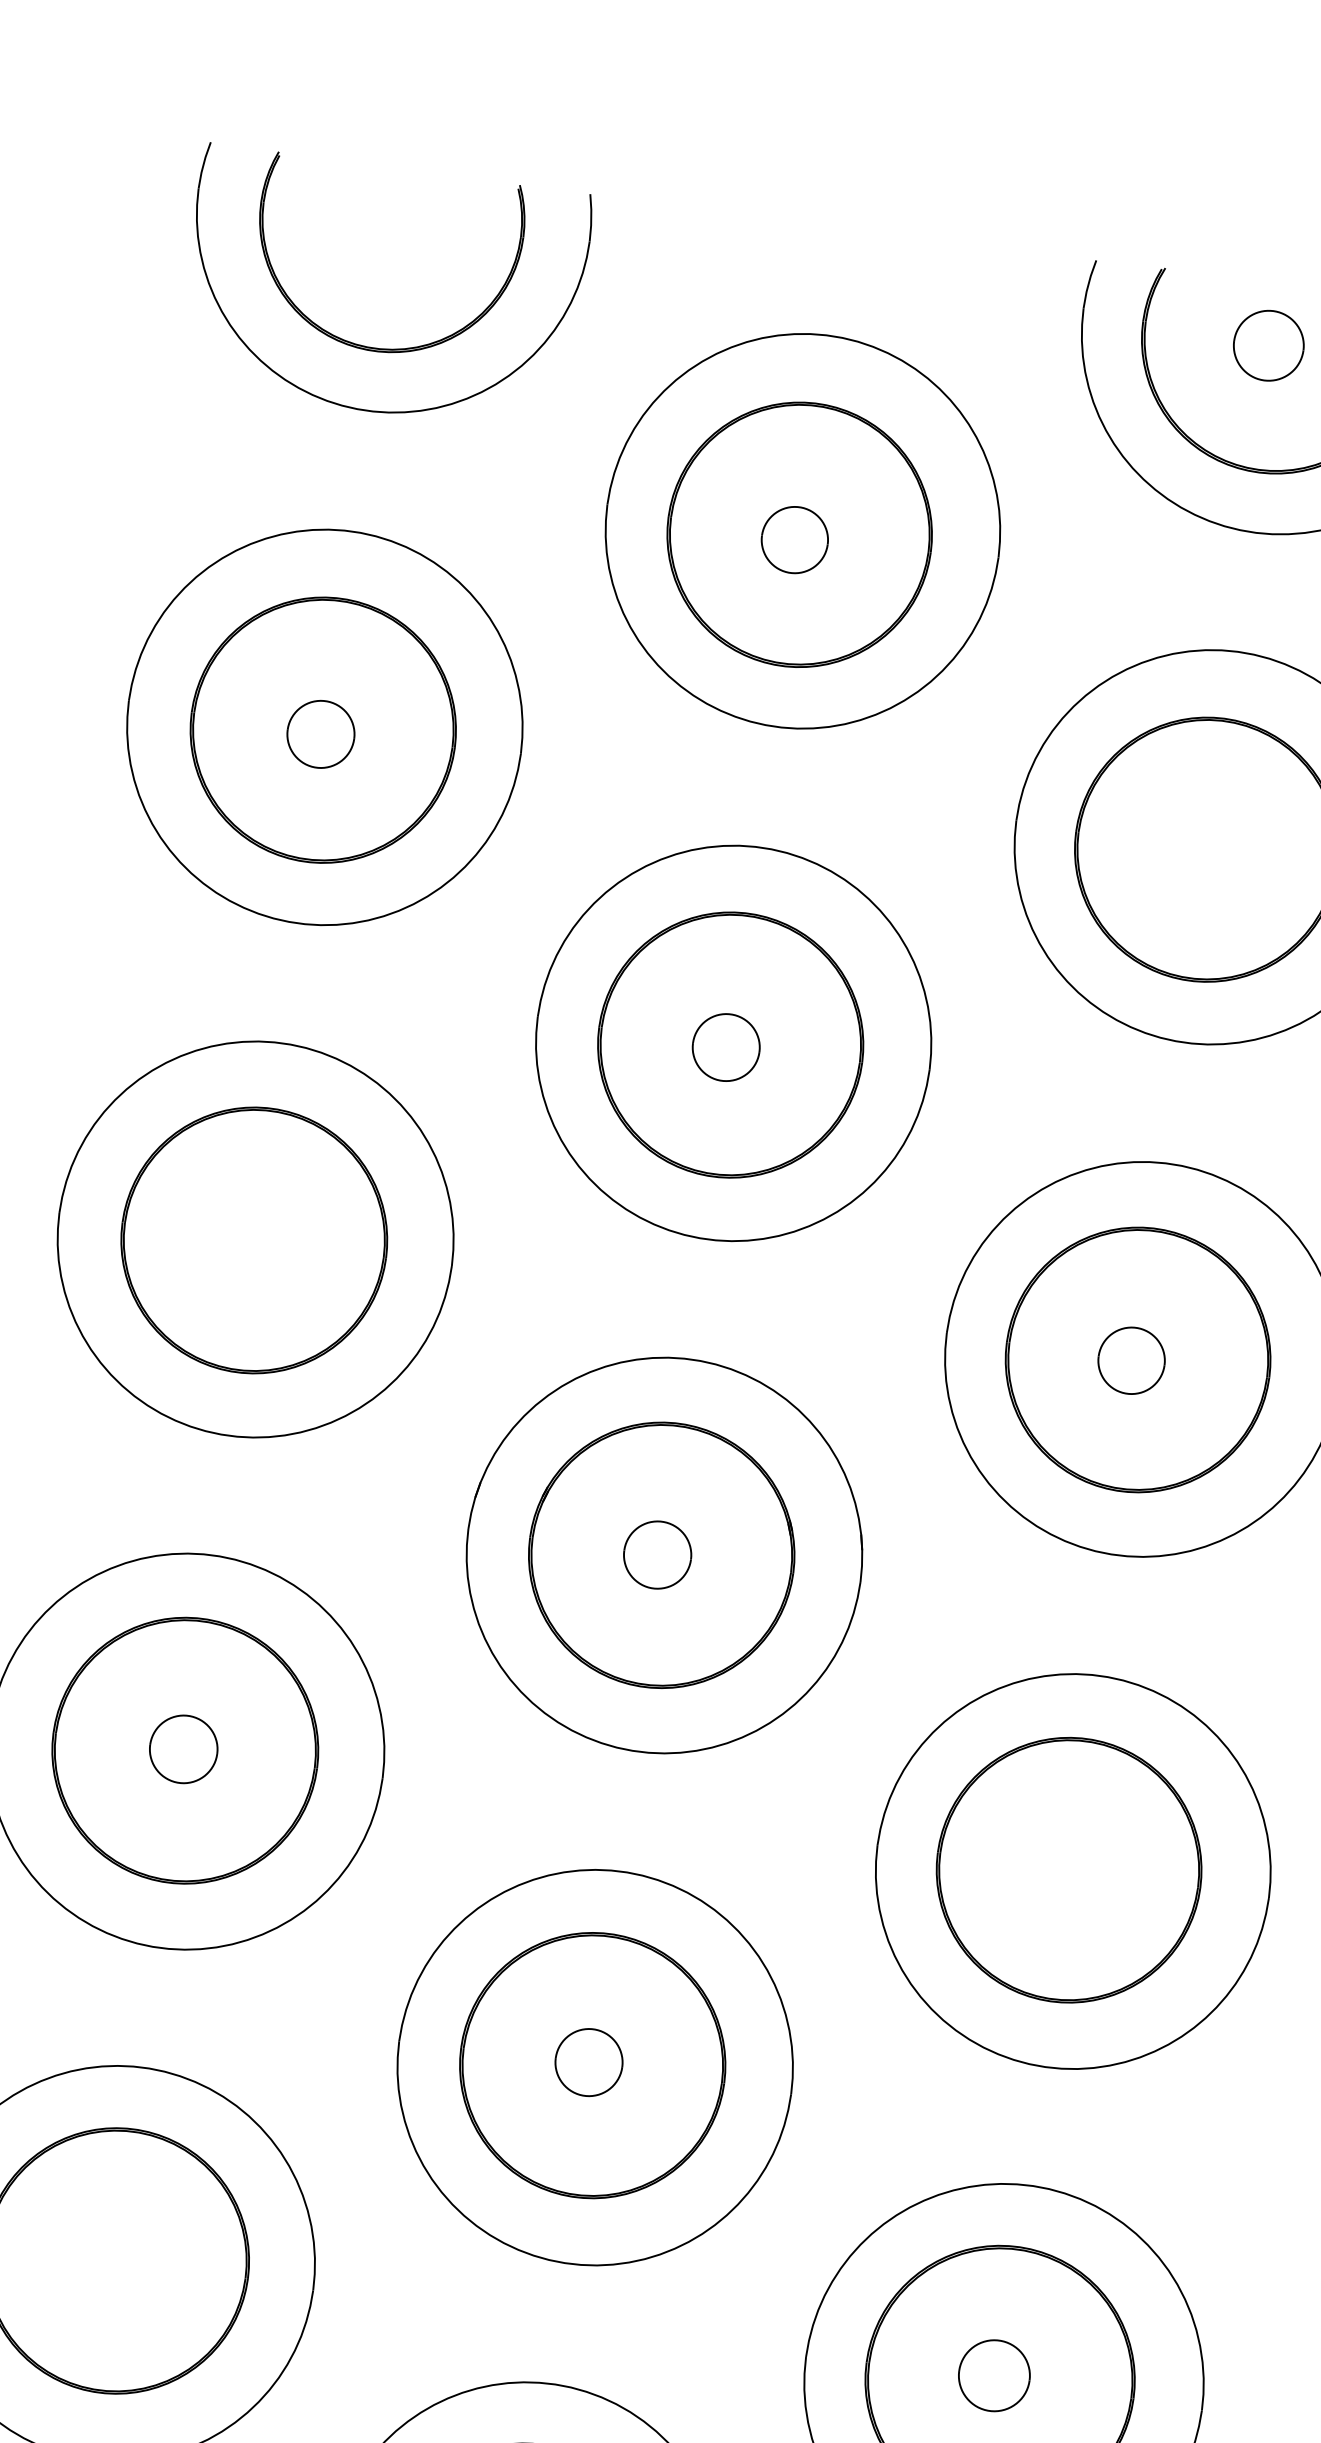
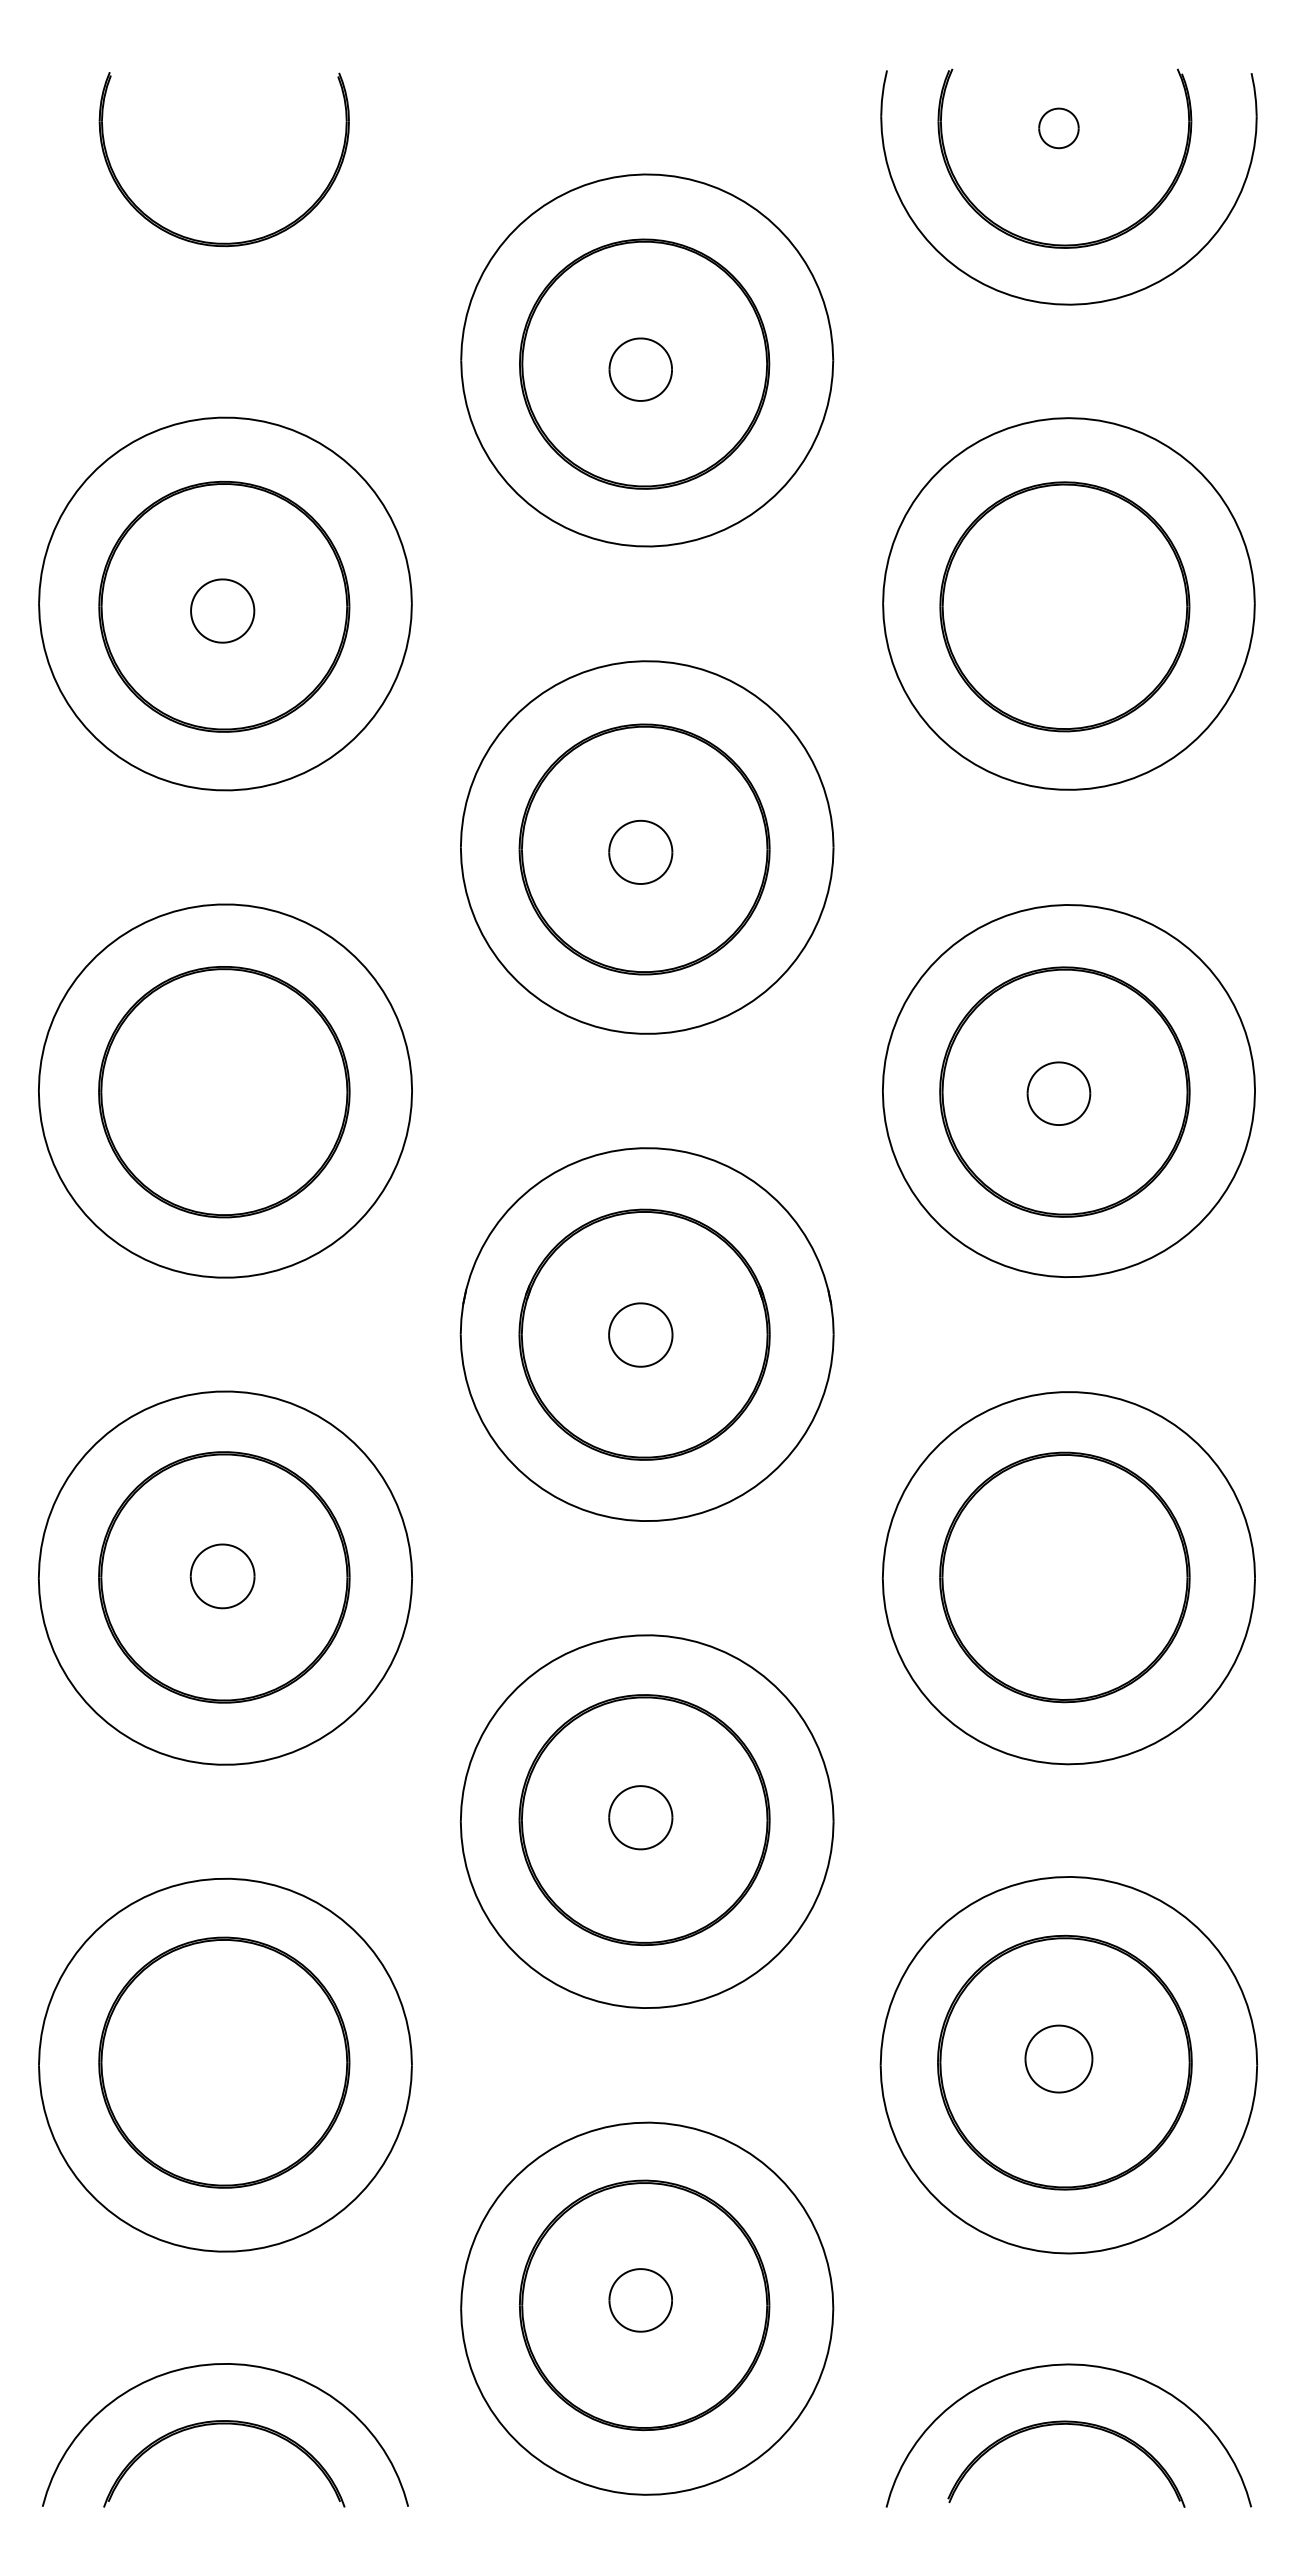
part: (1268, 345) -> (1058, 128), size x0.6
part: (367, 409) -> (225, 301), removed

